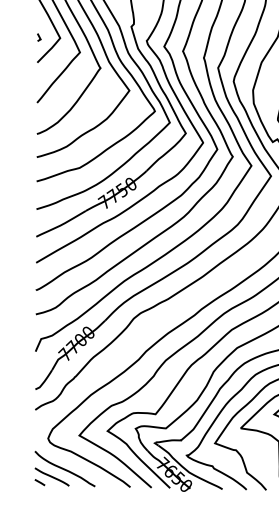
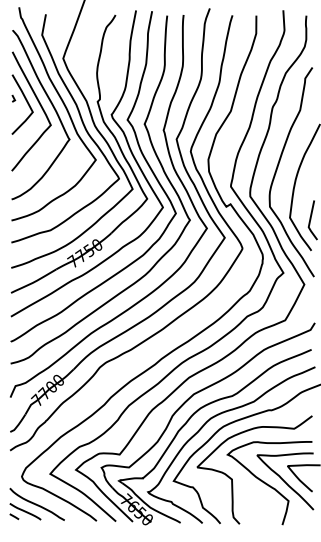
line: (38, 37) -> (13, 98), moved

